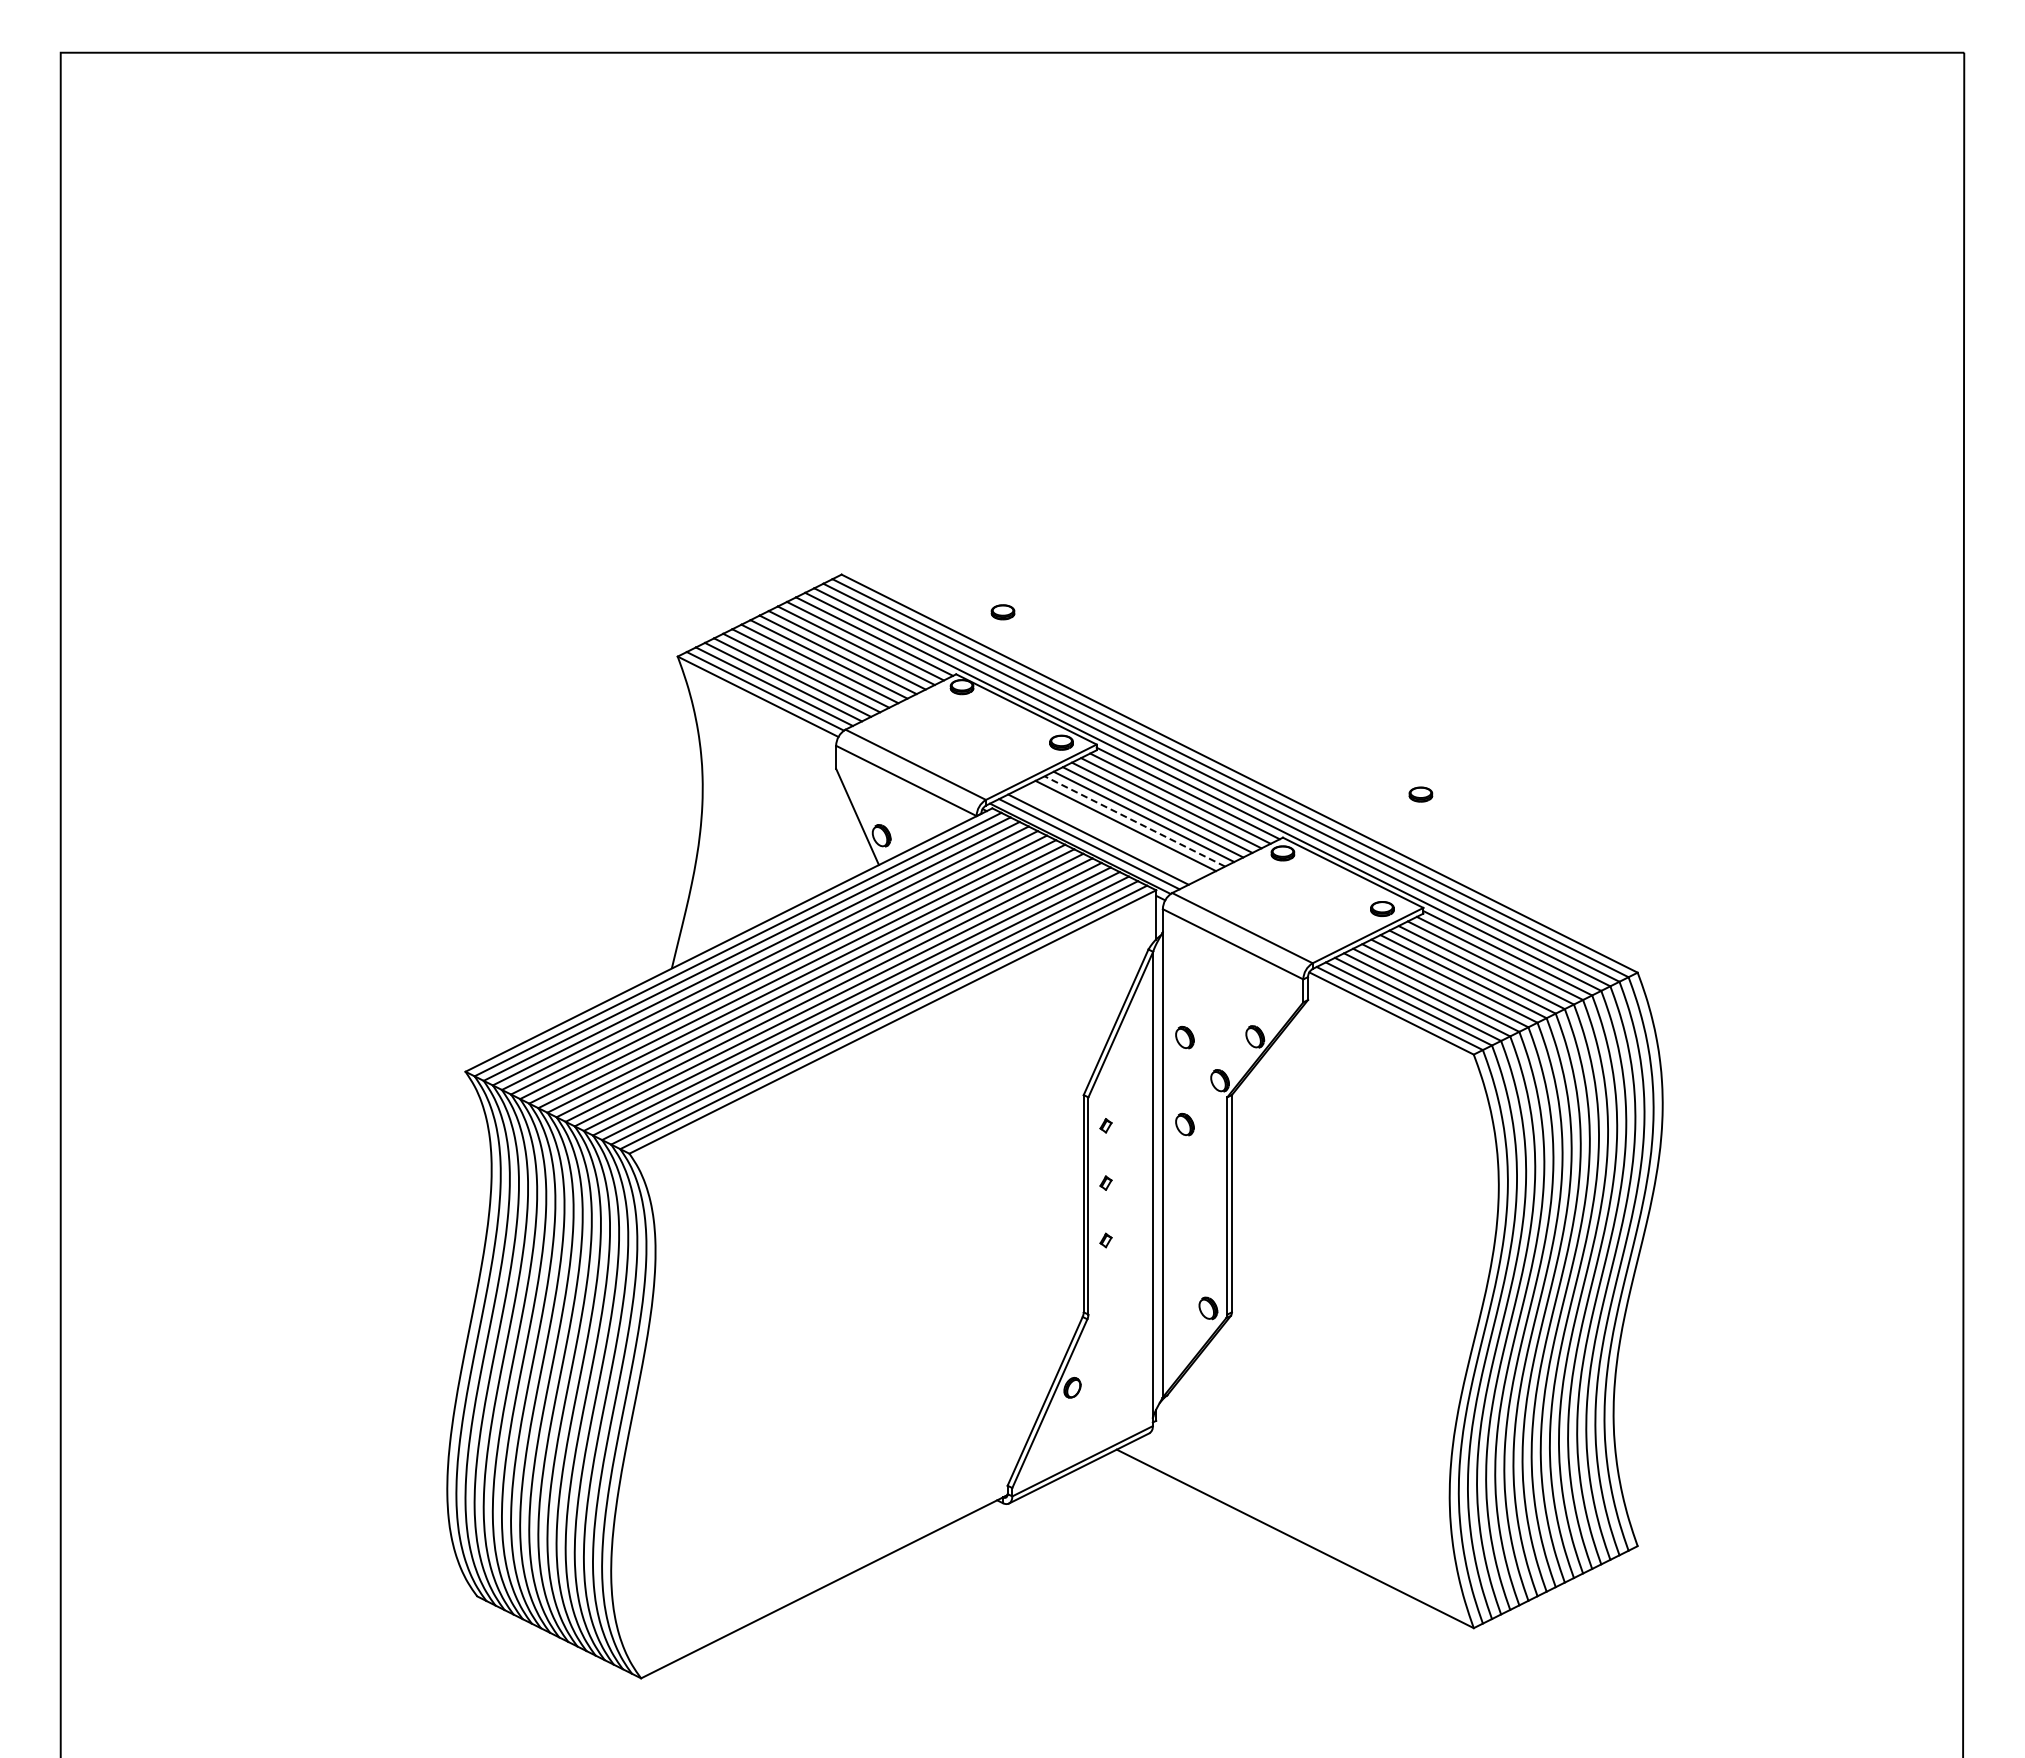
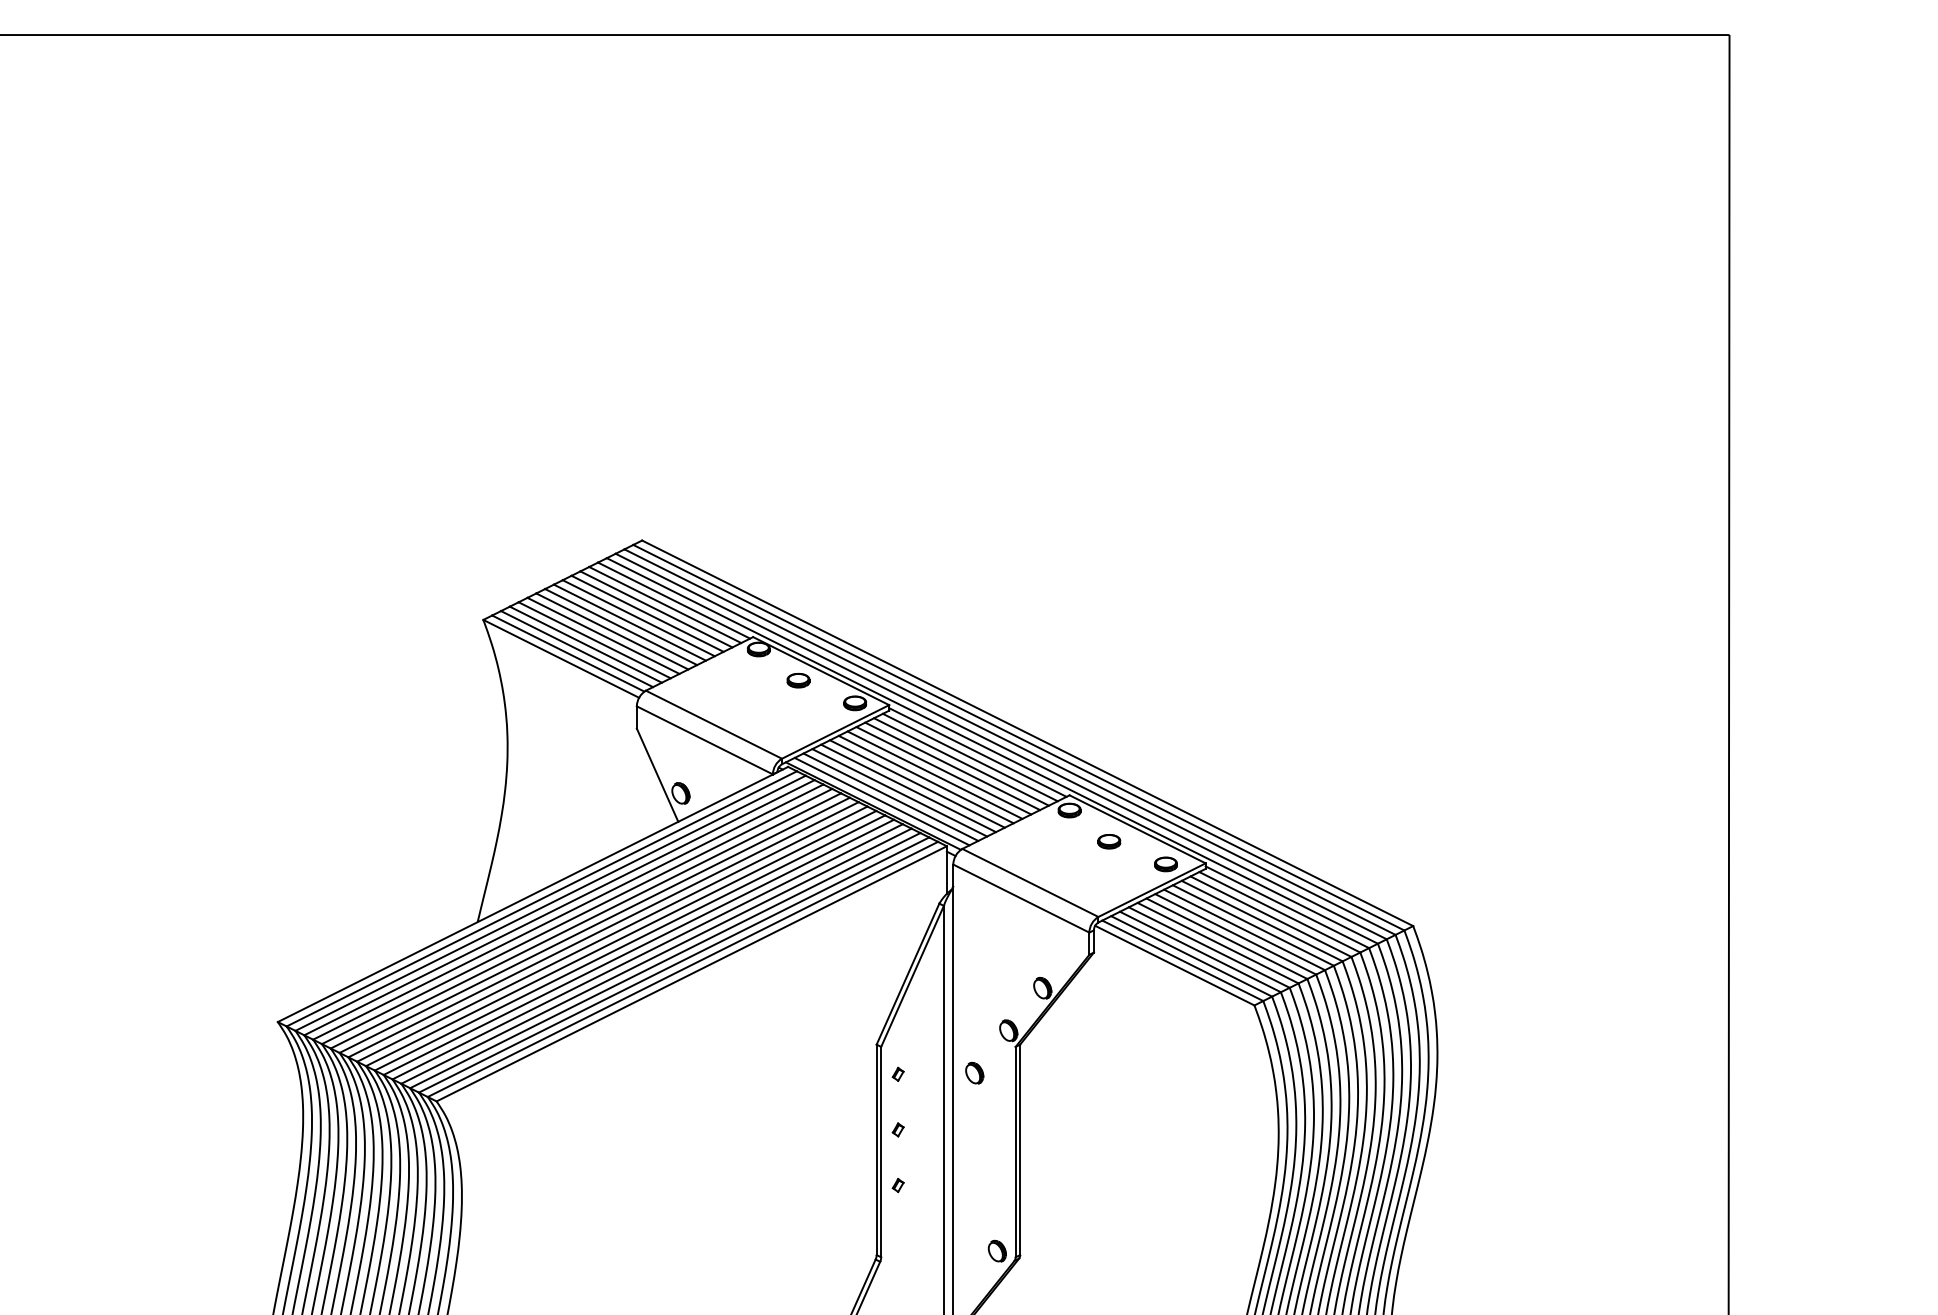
part: (1002, 612) -> (797, 680), moved
part: (1420, 794) -> (1108, 841), moved
line: (1134, 821) -> (925, 779), dashed -> solid
line: (1116, 830) -> (908, 788), added
line: (1107, 834) -> (899, 792), added
part: (1184, 1037) -> (974, 988), removed

